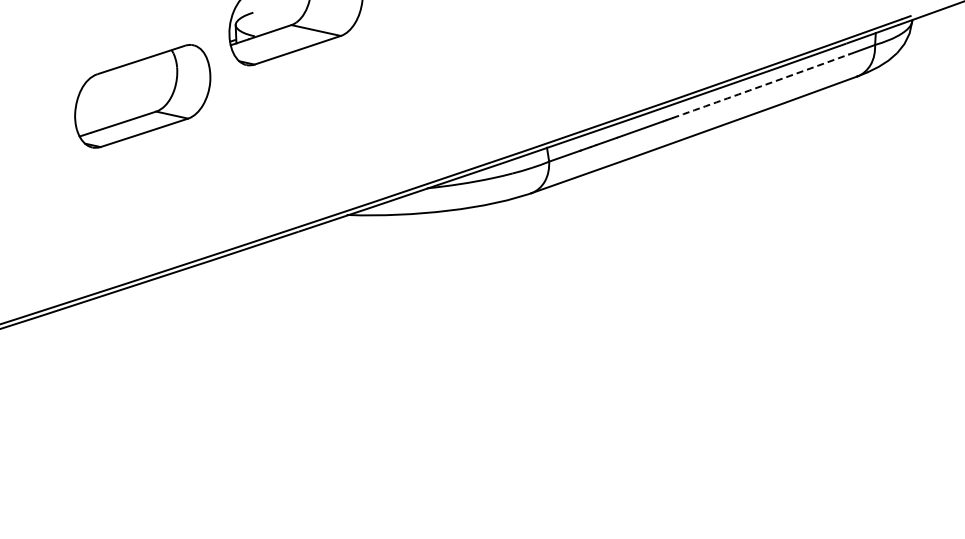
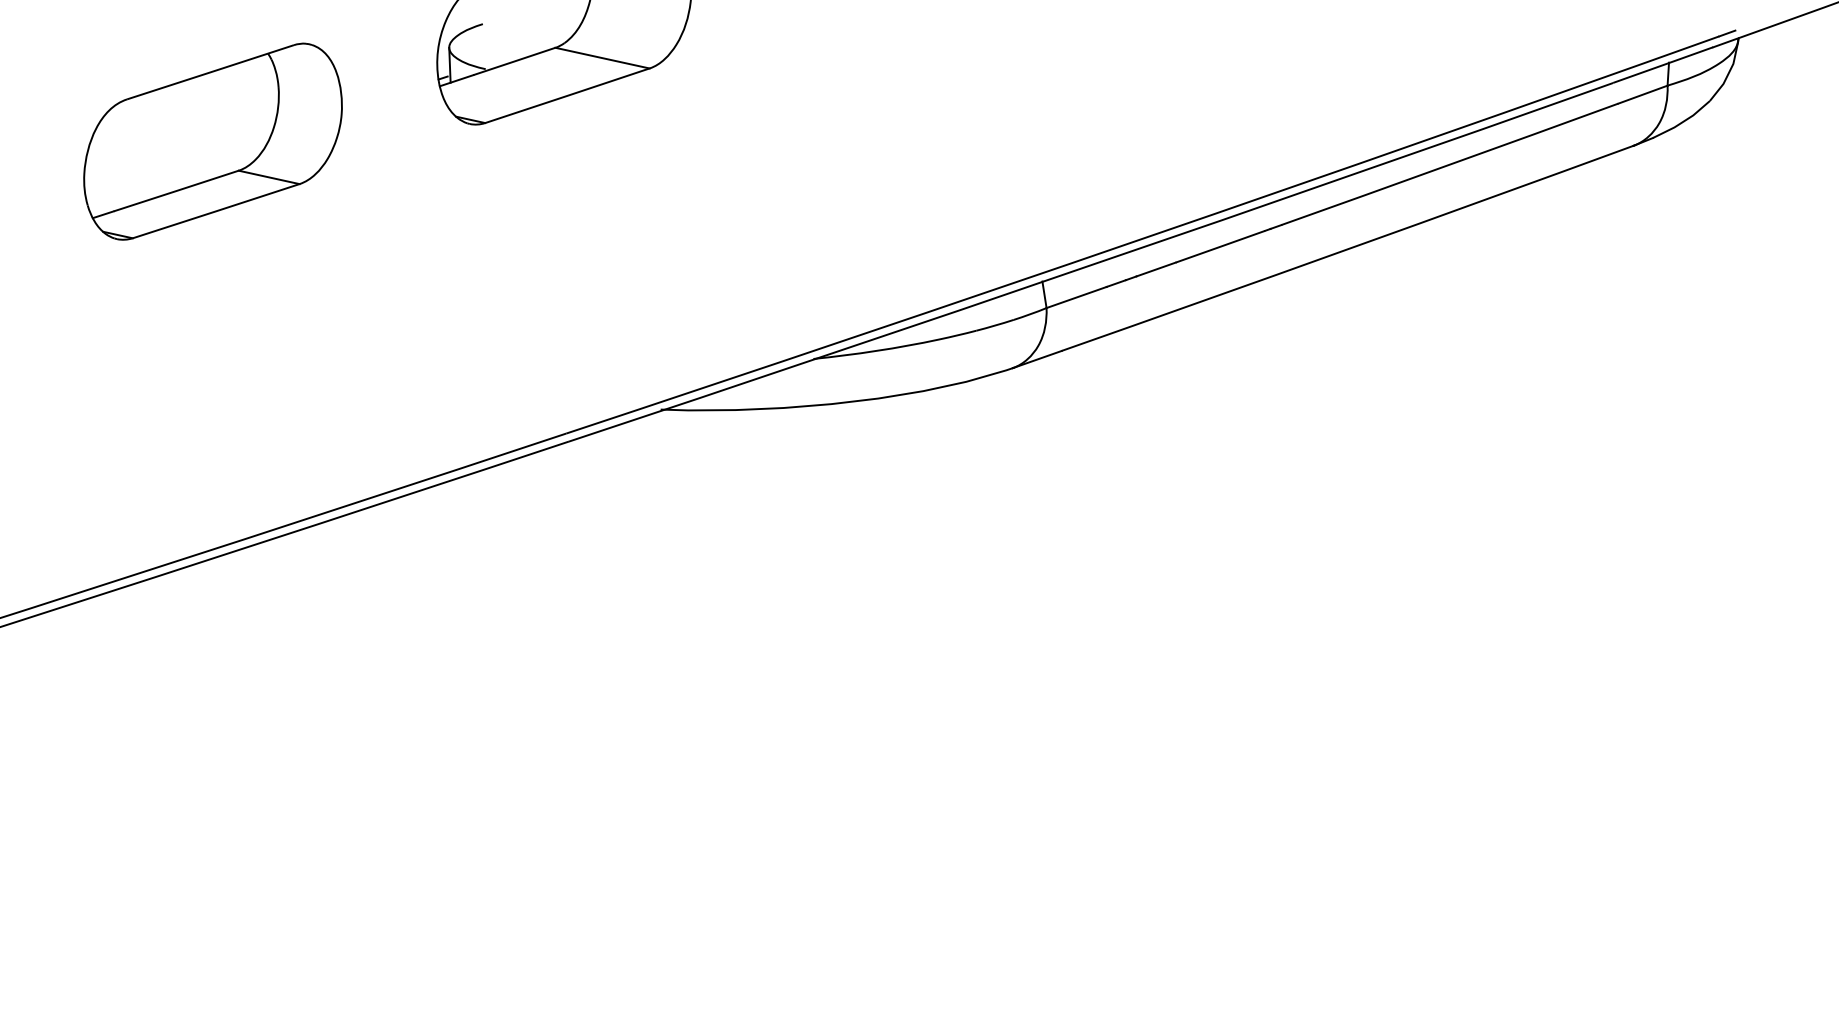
arc: (760, 86) -> (1449, 164), dashed -> solid
part: (142, 96) -> (212, 141), moved

